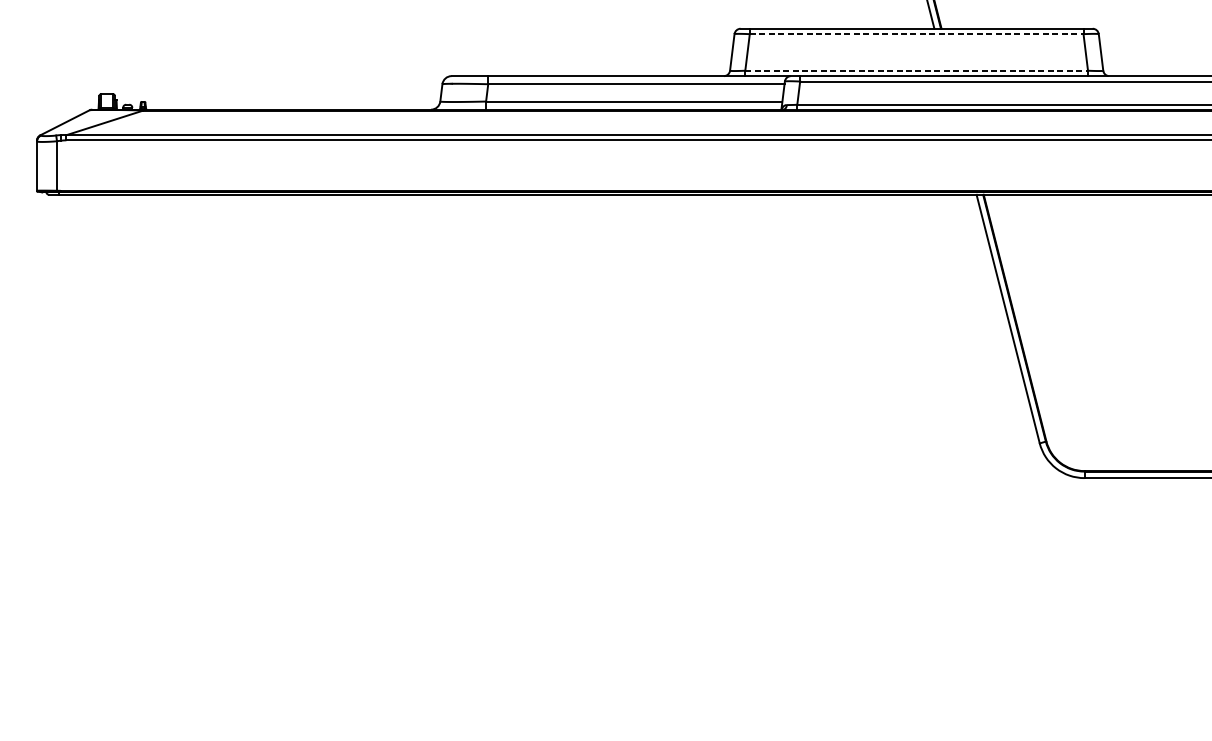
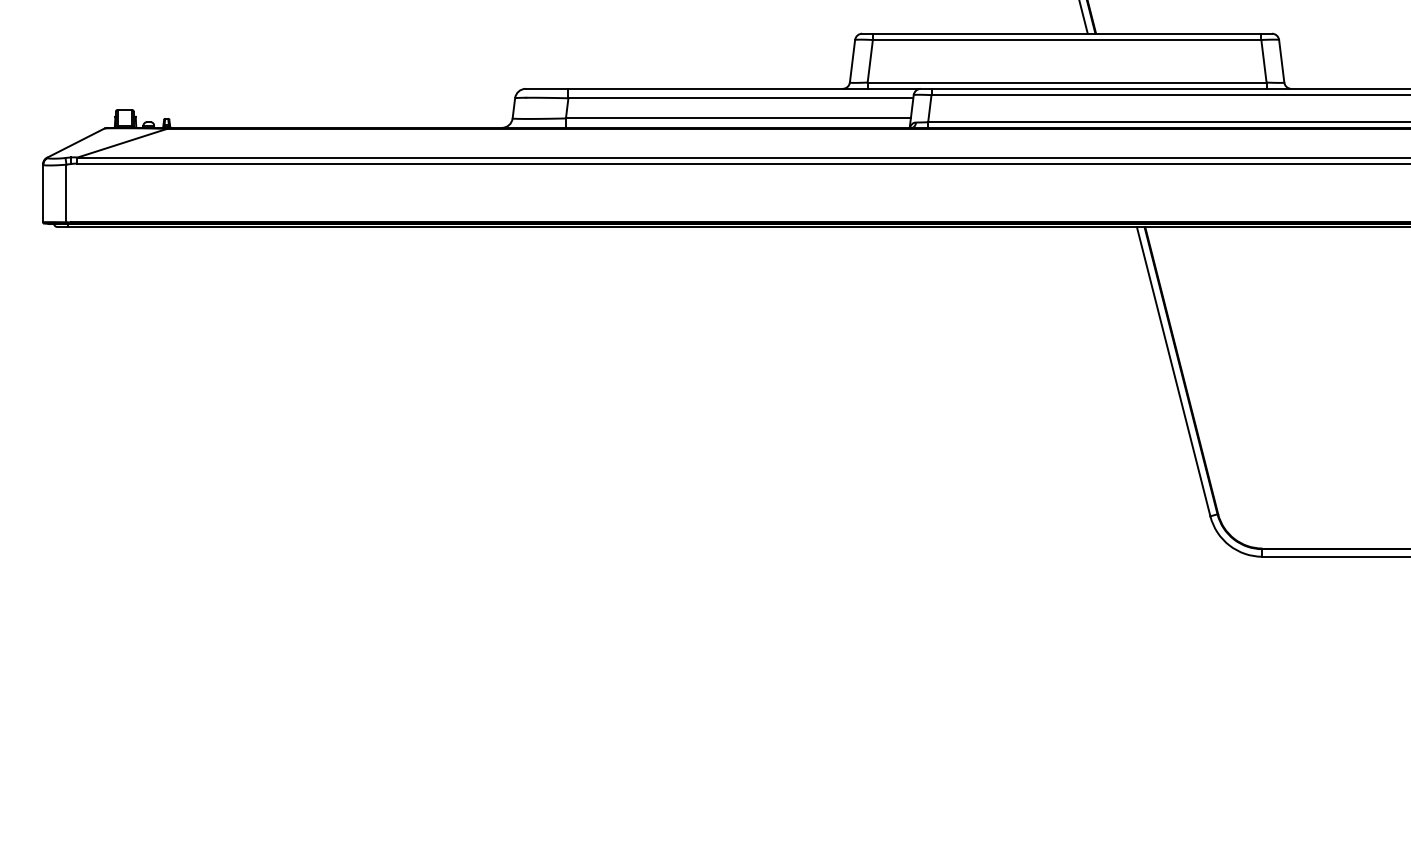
line: (916, 34) -> (1067, 40), dashed -> solid
line: (916, 70) -> (1067, 82), dashed -> solid

